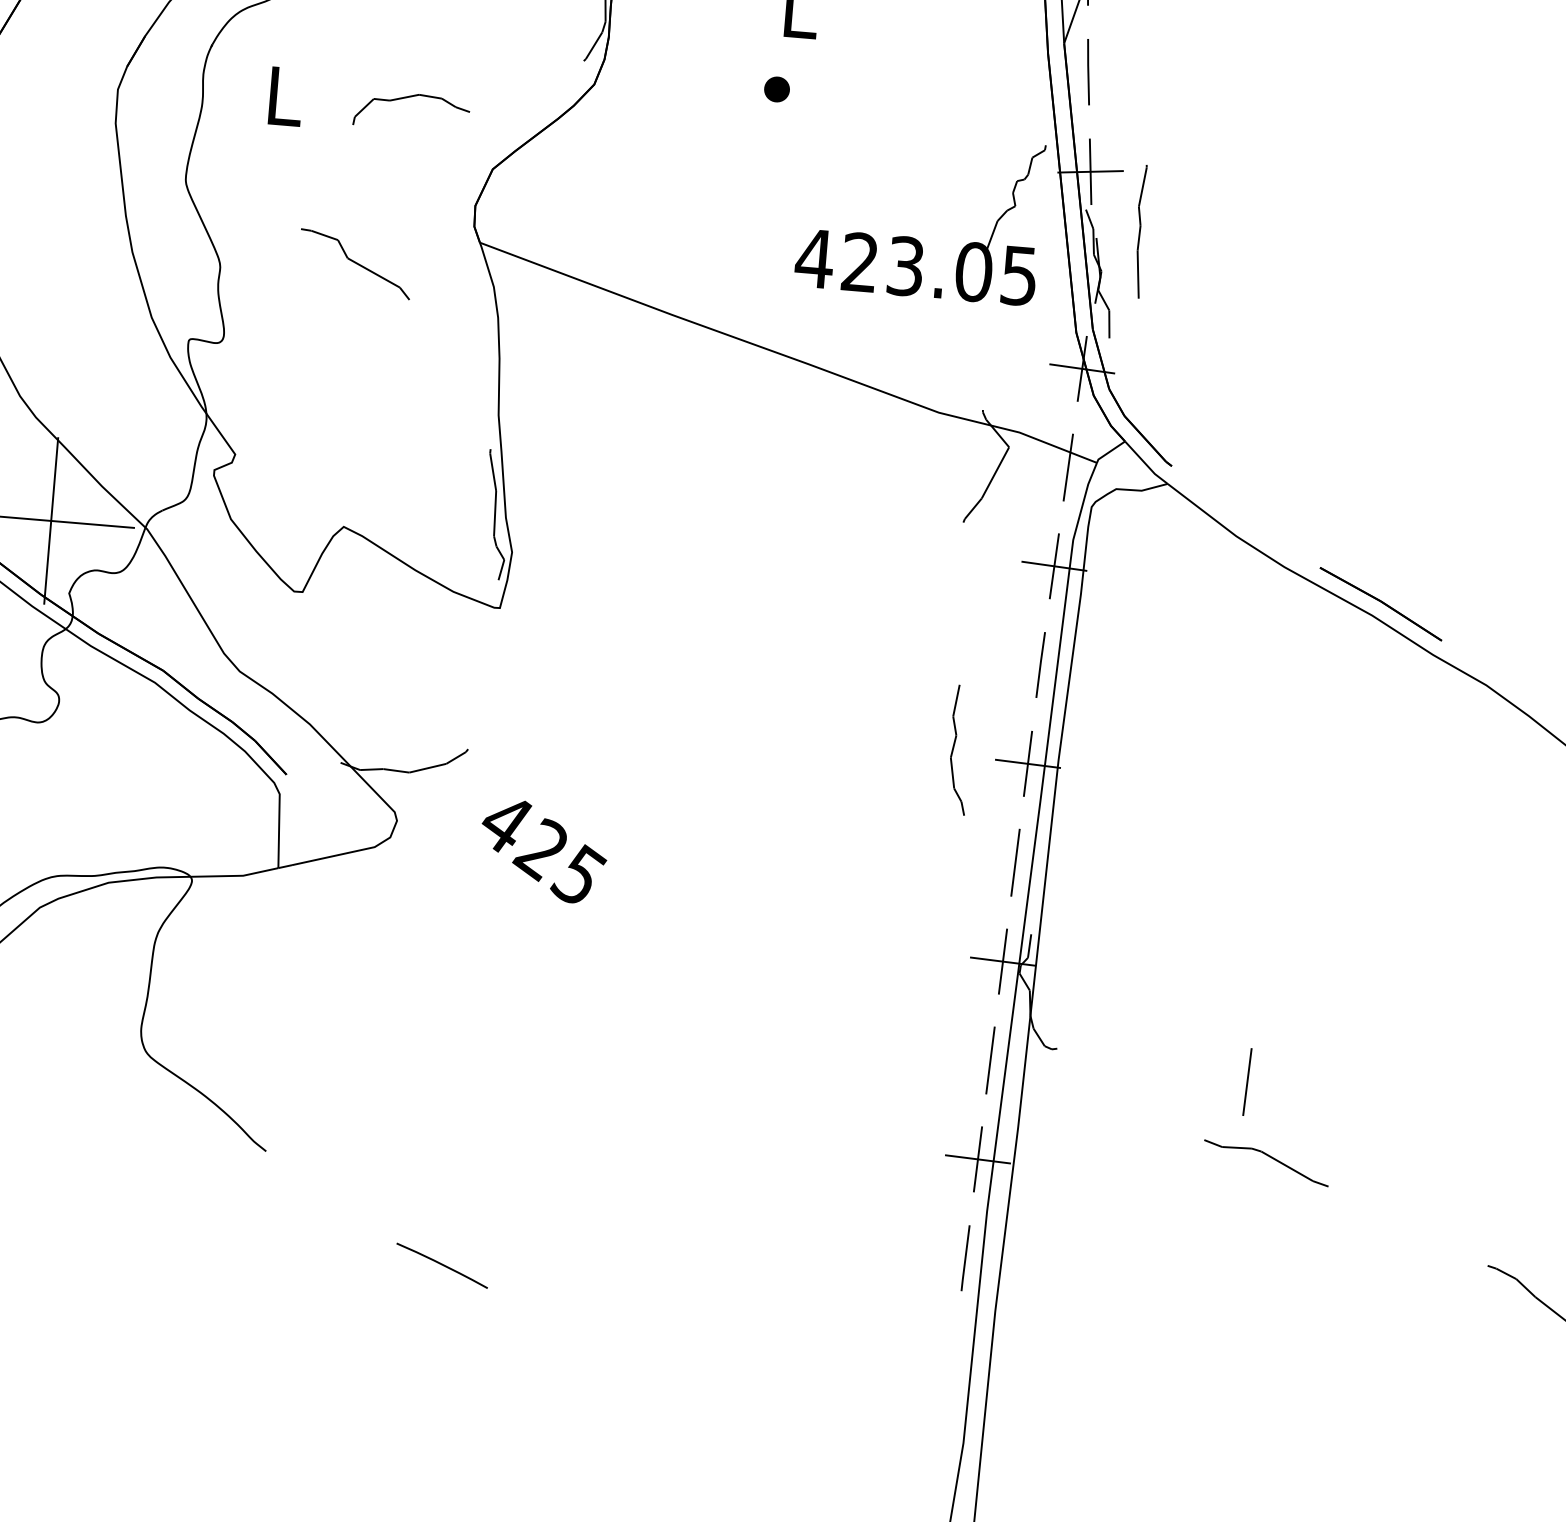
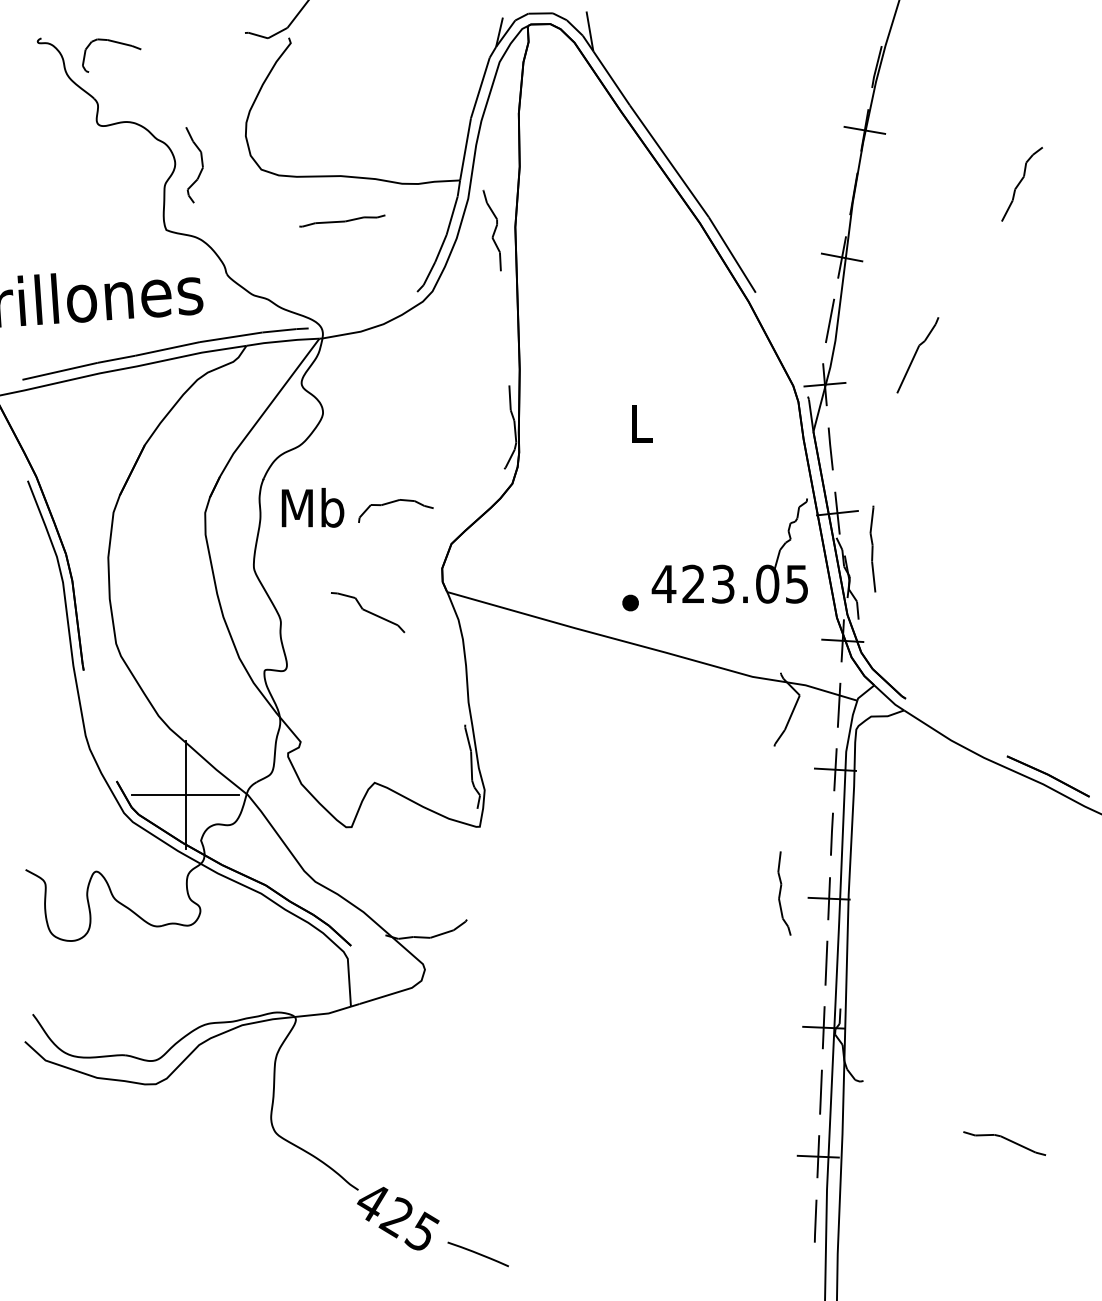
part: (776, 88) -> (630, 602), moved
text: (283, 95) -> (312, 507), L -> Mb
text: (543, 851) -> (398, 1218), moved
line: (1246, 1080) -> (987, 1091), removed

